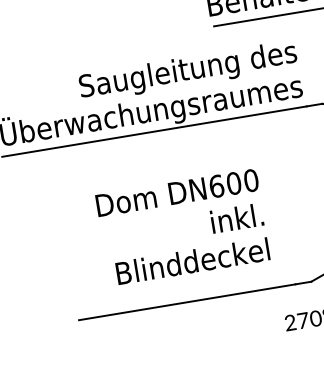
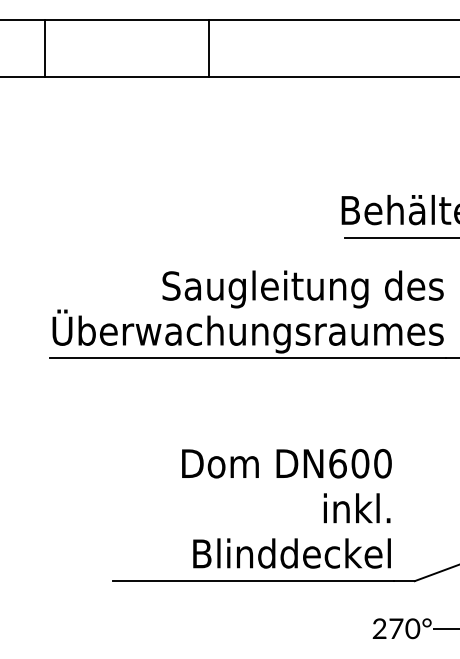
text: (182, 227) -> (286, 508), moved

